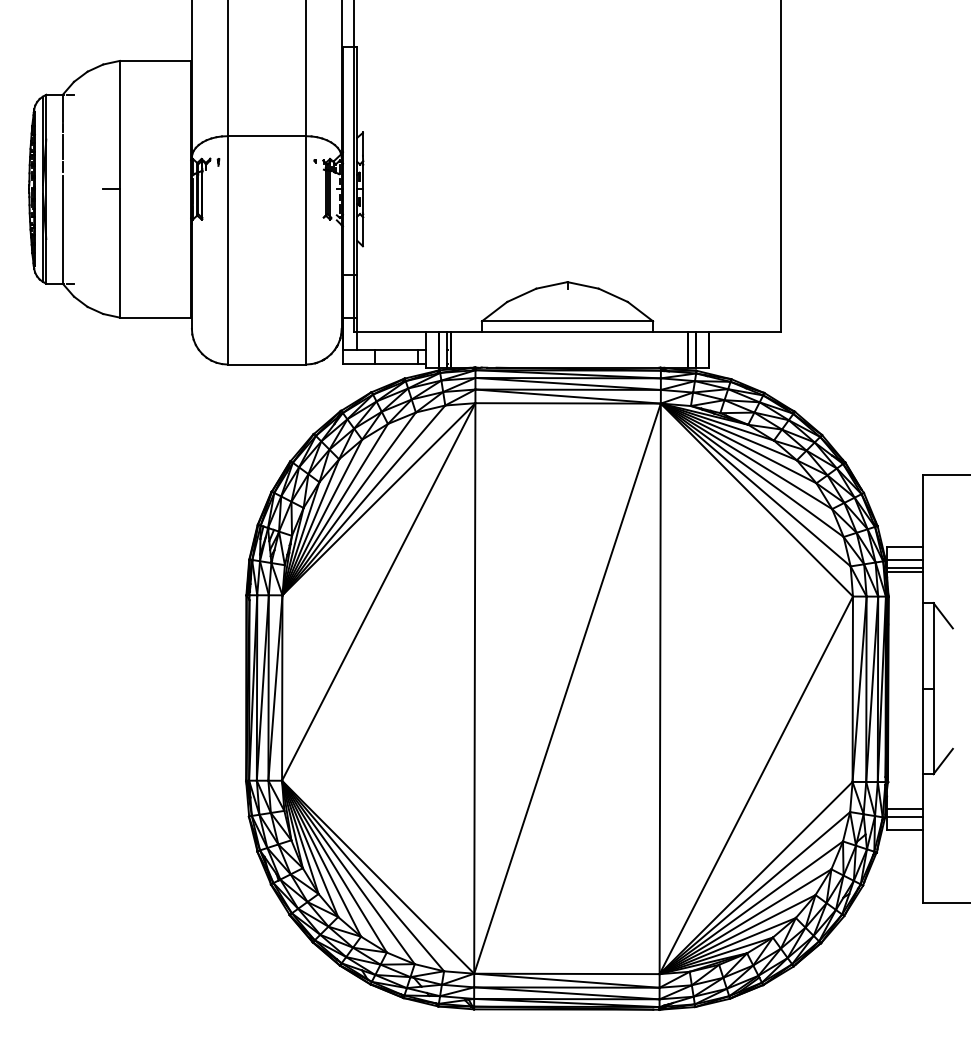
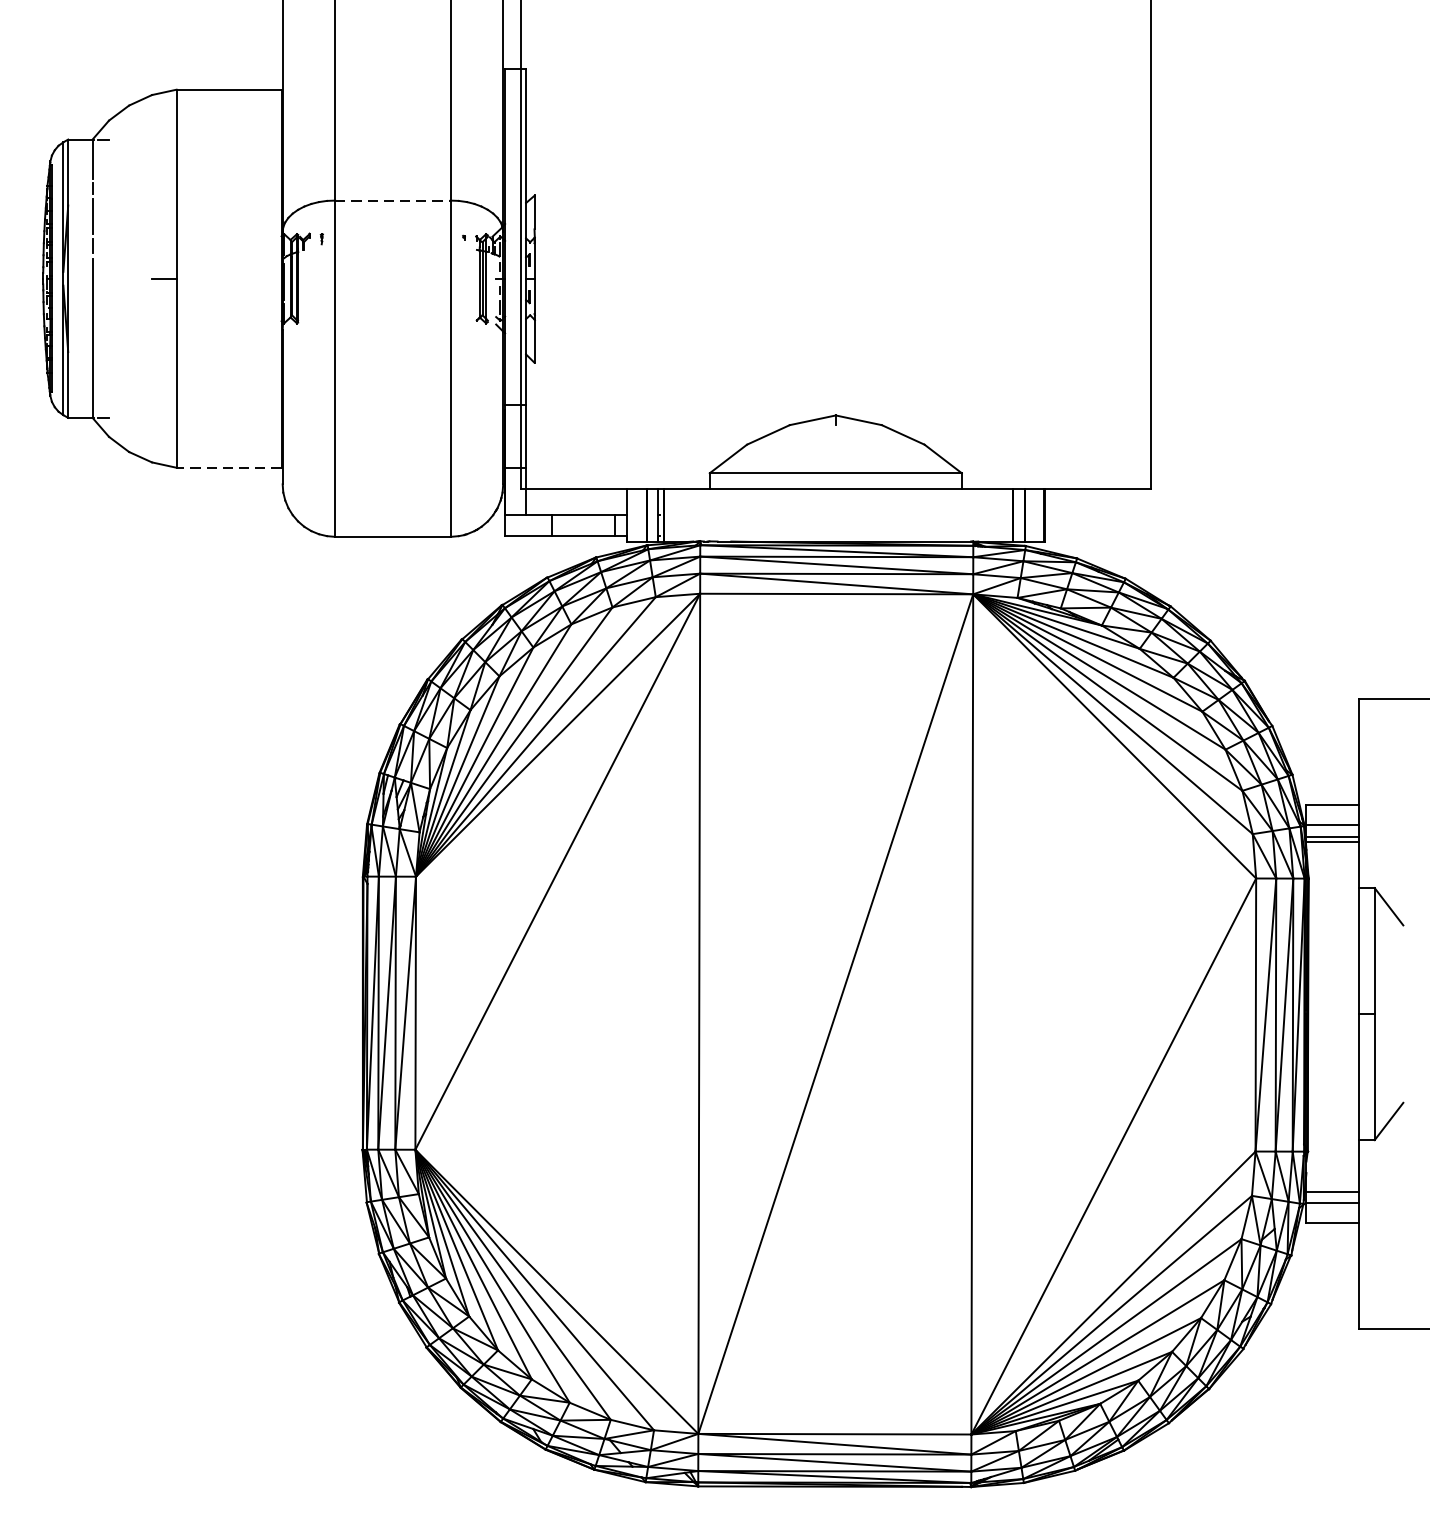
line: (267, 136) -> (393, 201), solid -> dashed
line: (155, 317) -> (229, 467), solid -> dashed

